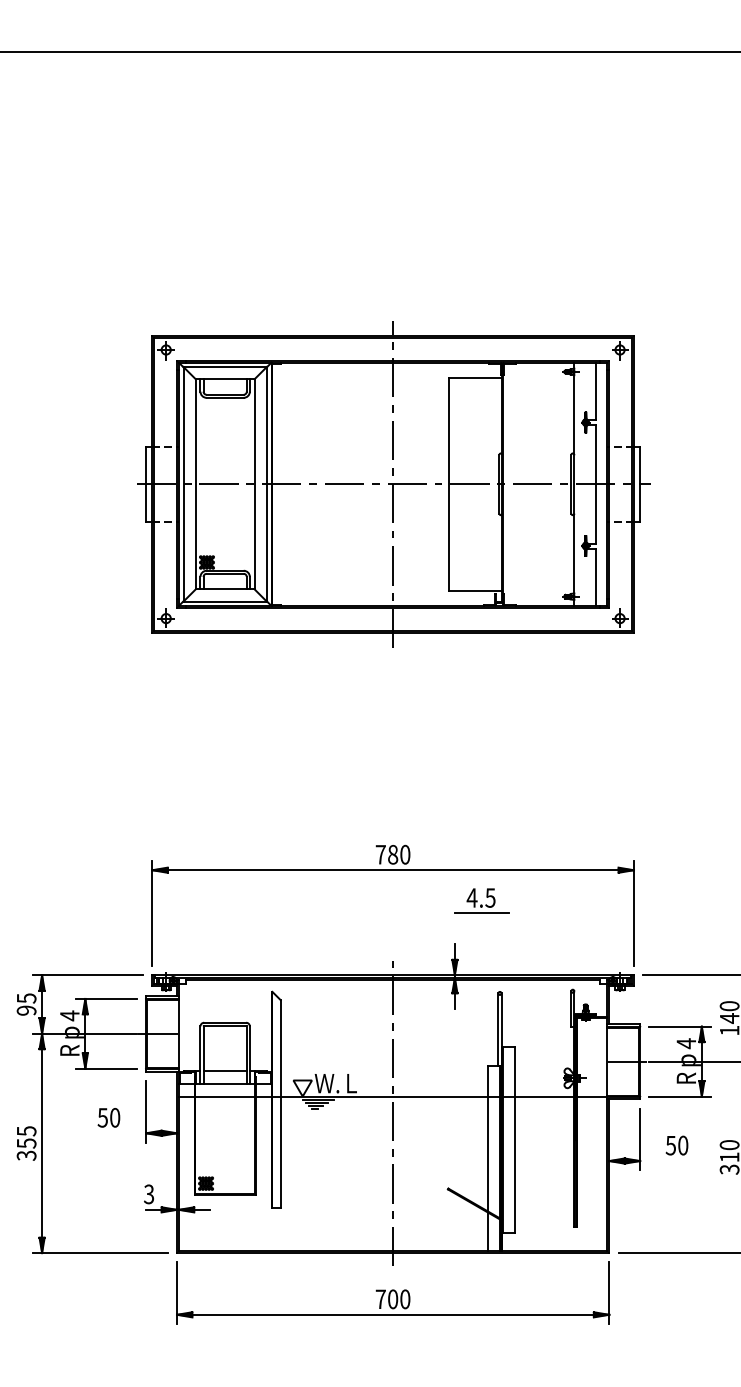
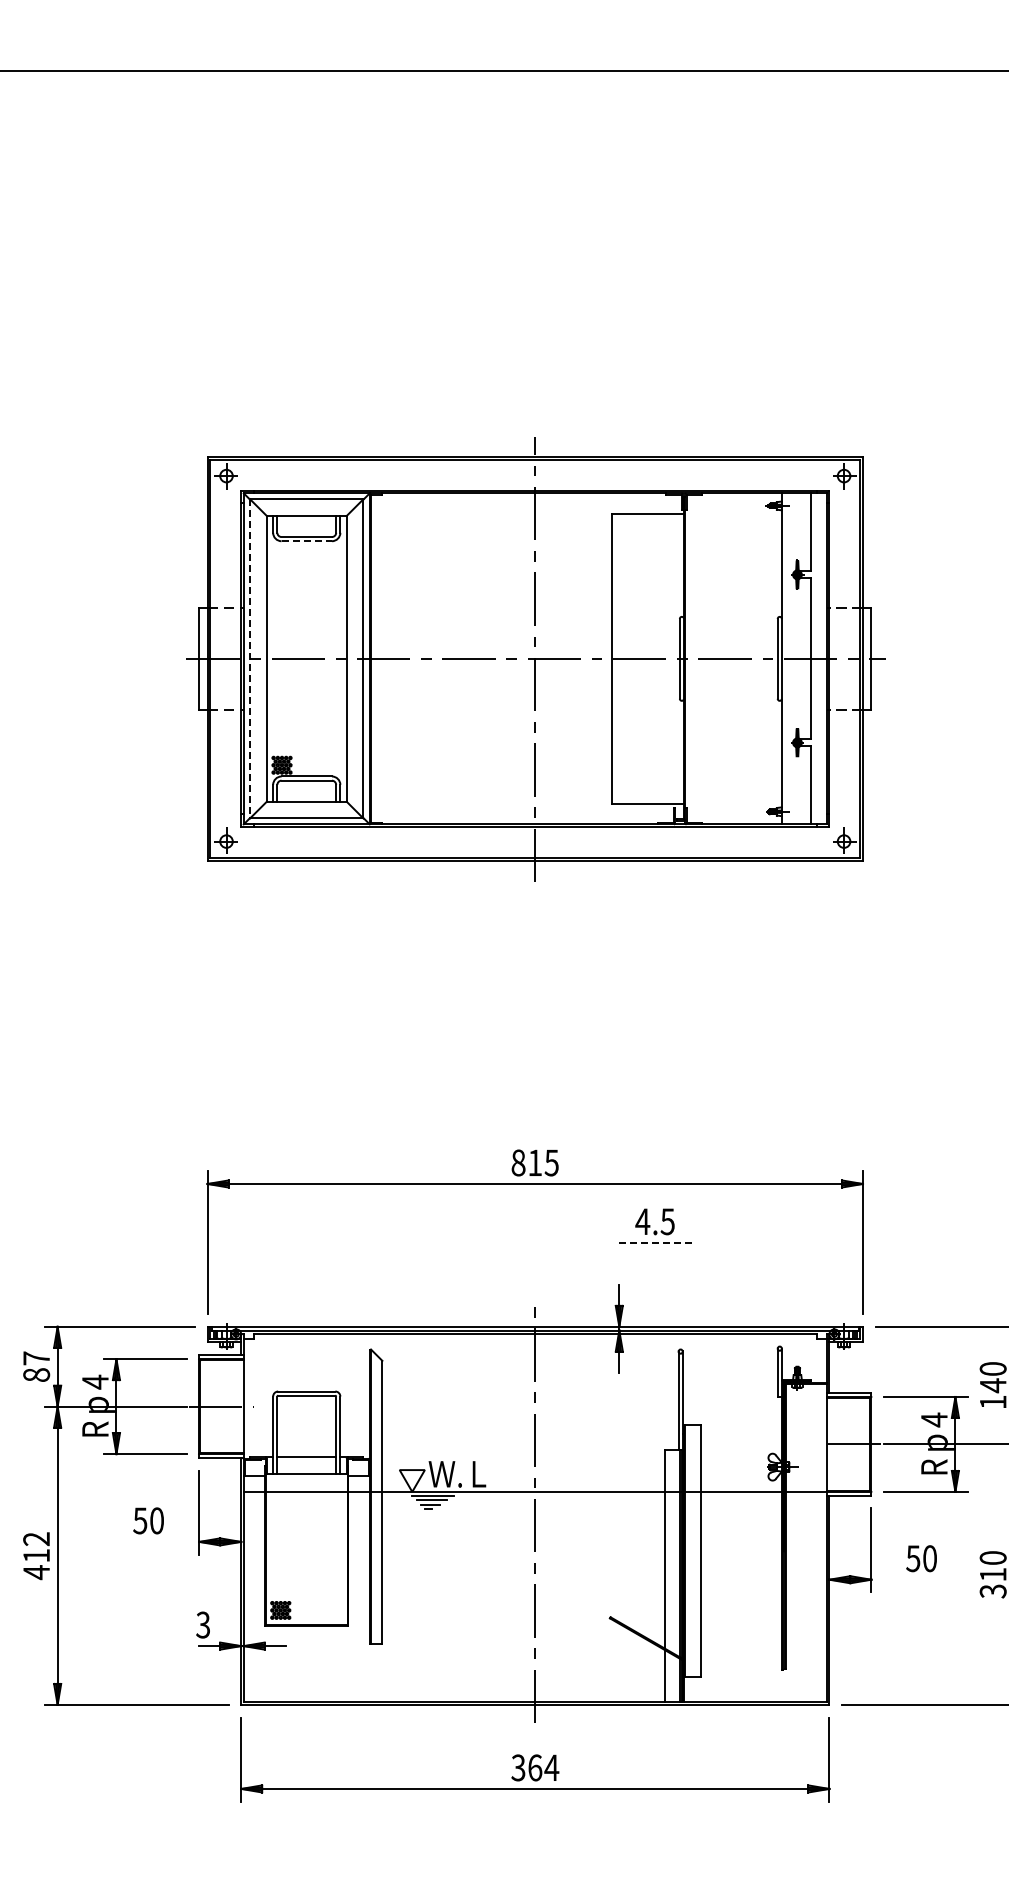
line: (225, 398) -> (307, 541), solid -> dashed
line: (183, 484) -> (250, 658), solid -> dashed
text: (392, 854) -> (534, 1162), 780 -> 815
line: (481, 913) -> (655, 1242), solid -> dashed
text: (26, 1004) -> (36, 1366), 95 -> 87
text: (26, 1143) -> (36, 1556), 355 -> 412
text: (393, 1299) -> (535, 1767), 700 -> 364

